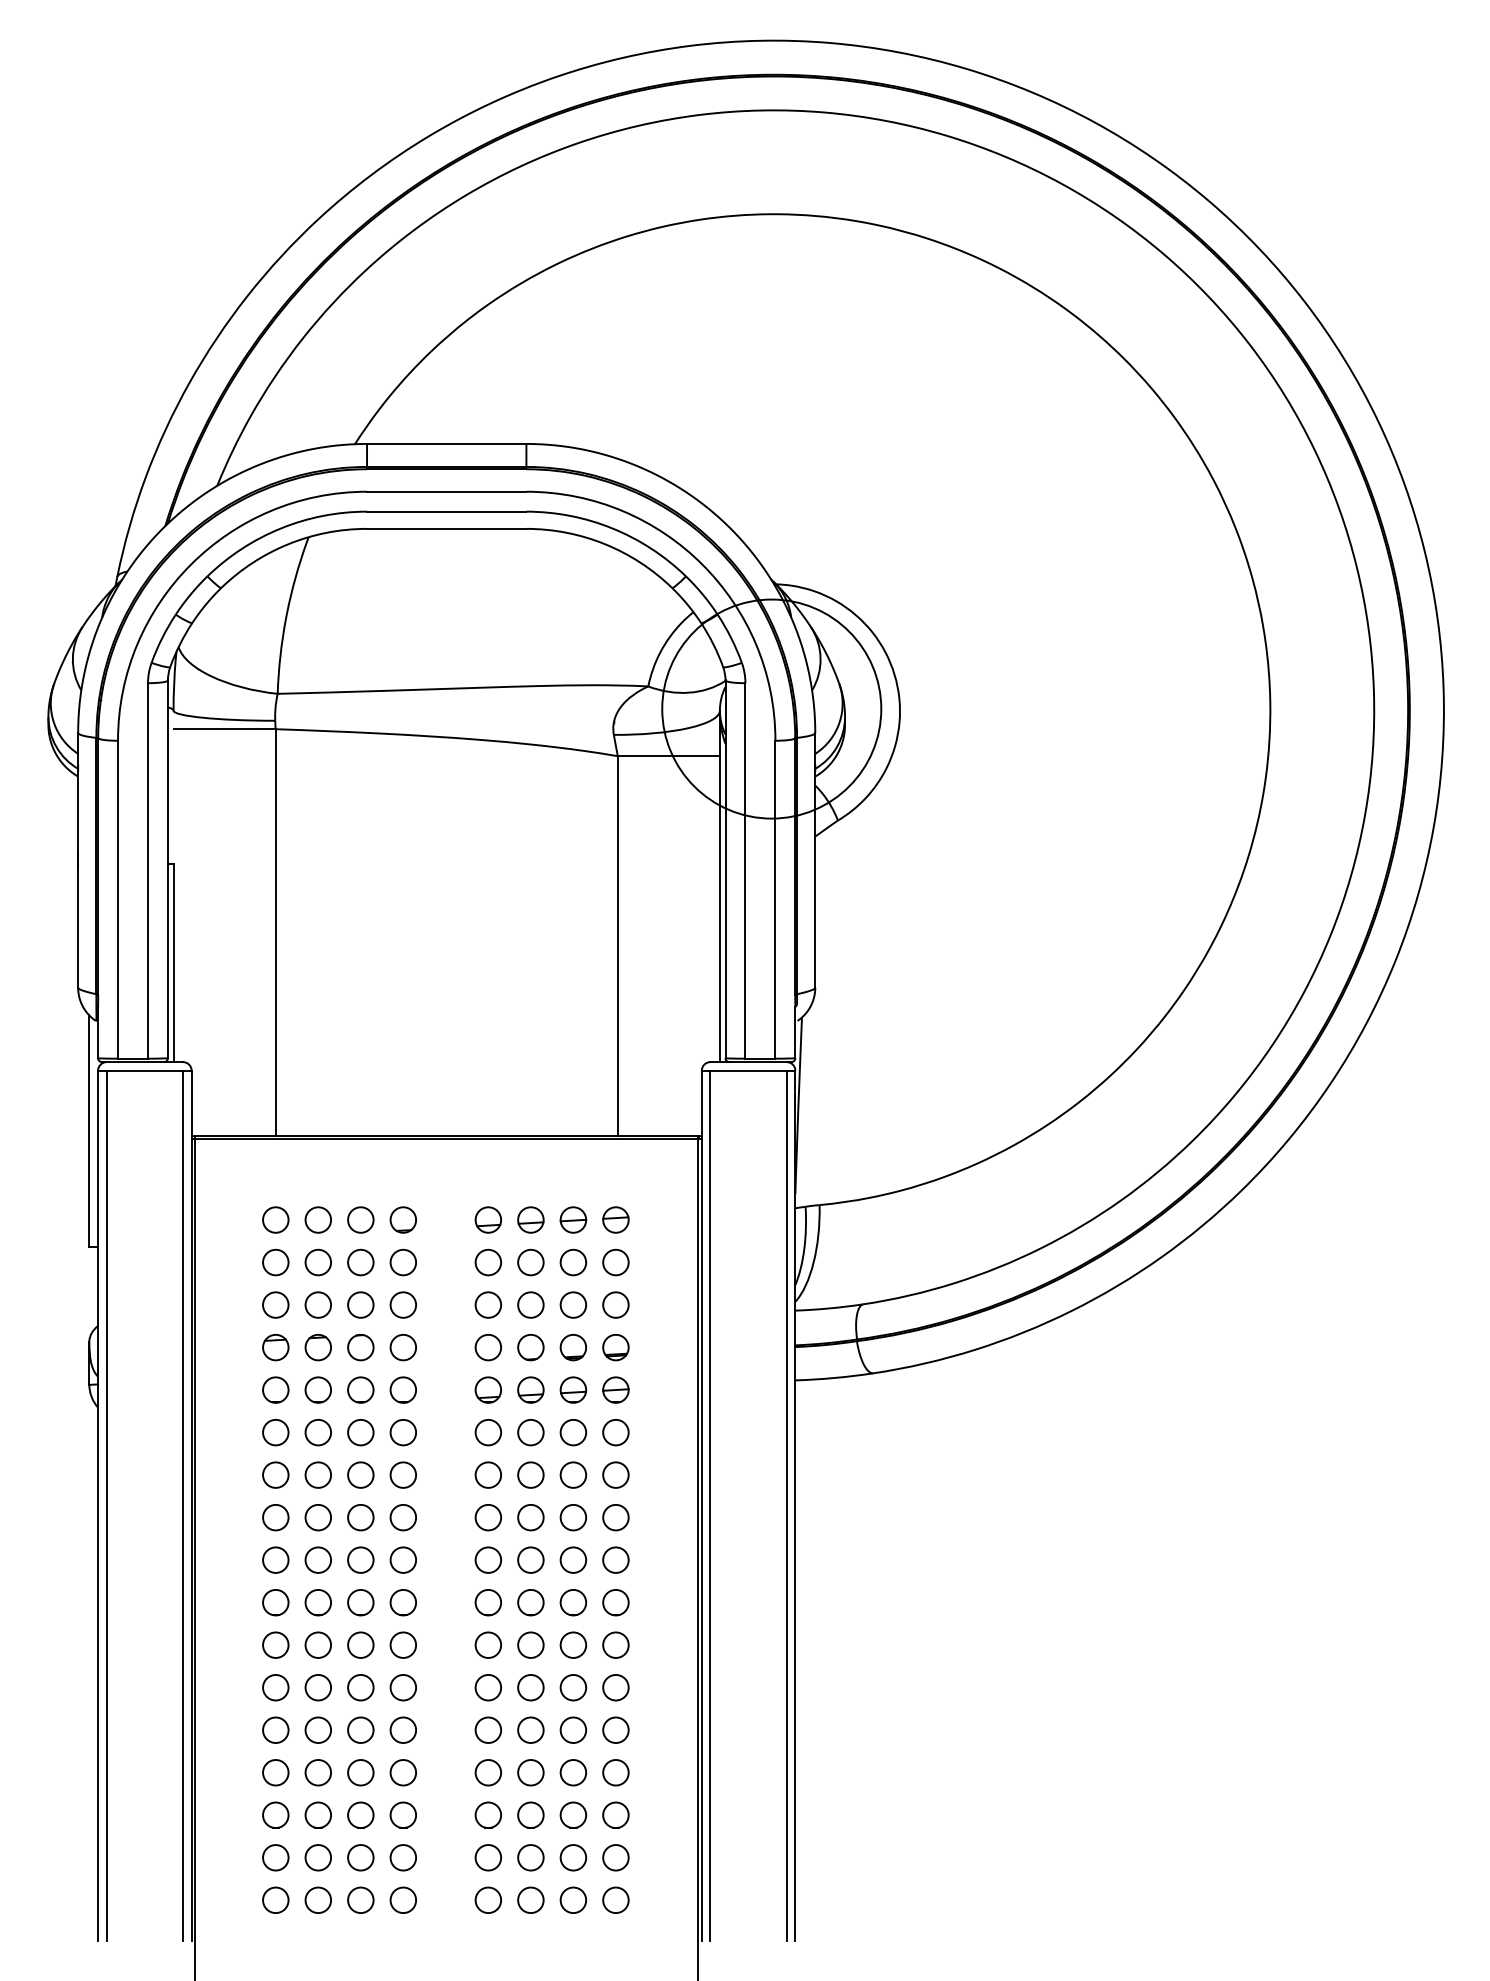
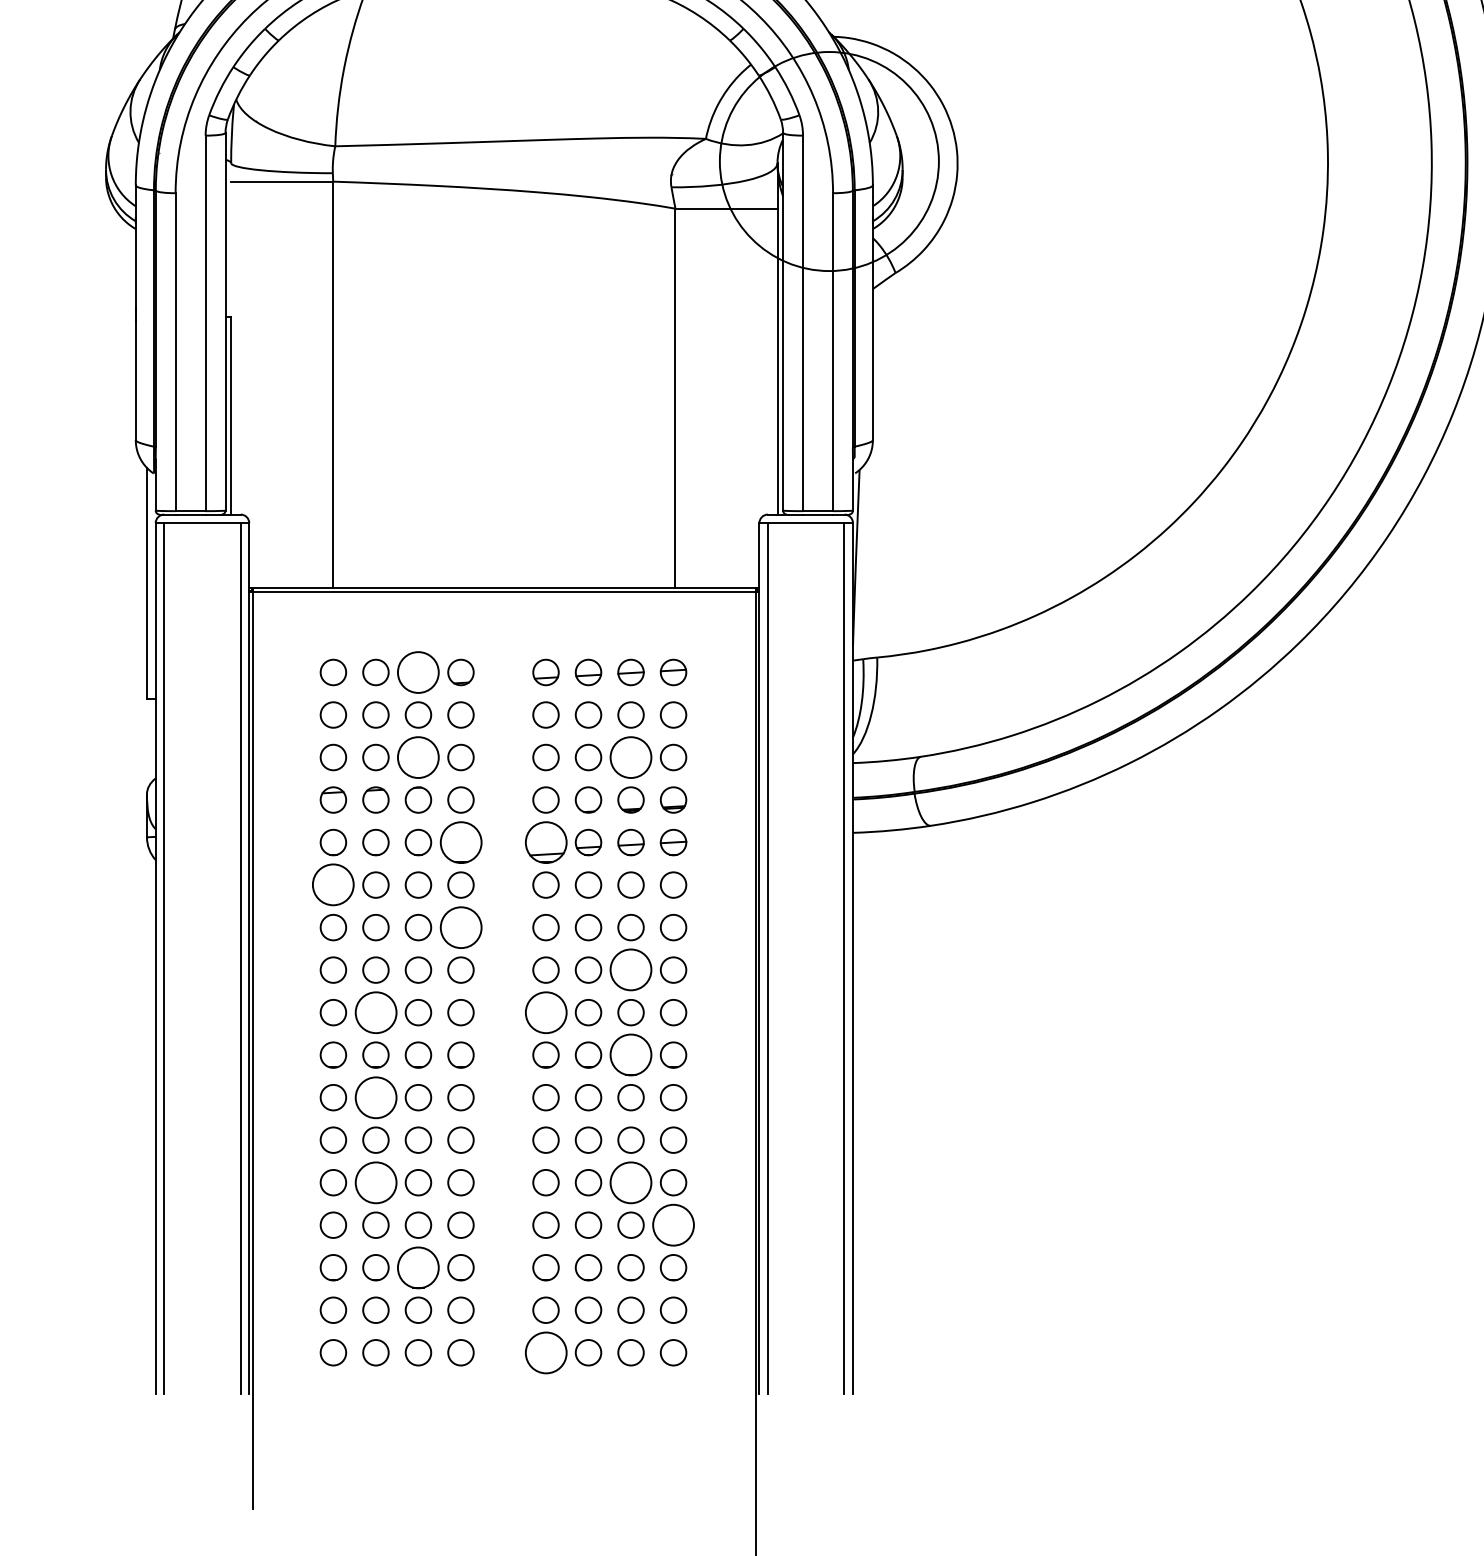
circle: (360, 1219) -> (418, 671), size x1.6
circle: (360, 1304) -> (418, 756), size x1.6
circle: (573, 1304) -> (631, 756), size x1.6
circle: (402, 1389) -> (460, 841), size x1.6
part: (487, 1389) -> (545, 841), size x1.6
circle: (275, 1432) -> (333, 884), size x1.6
circle: (402, 1474) -> (460, 926), size x1.6
circle: (573, 1517) -> (631, 969), size x1.6
circle: (317, 1559) -> (375, 1011), size x1.6
circle: (487, 1559) -> (545, 1011), size x1.6
part: (573, 1602) -> (631, 1054), size x1.6
circle: (317, 1644) -> (375, 1096), size x1.6
circle: (317, 1729) -> (375, 1181), size x1.6
circle: (573, 1729) -> (631, 1181), size x1.6
circle: (615, 1772) -> (673, 1224), size x1.6
circle: (360, 1814) -> (418, 1266), size x1.6
circle: (487, 1899) -> (545, 1351), size x1.6

